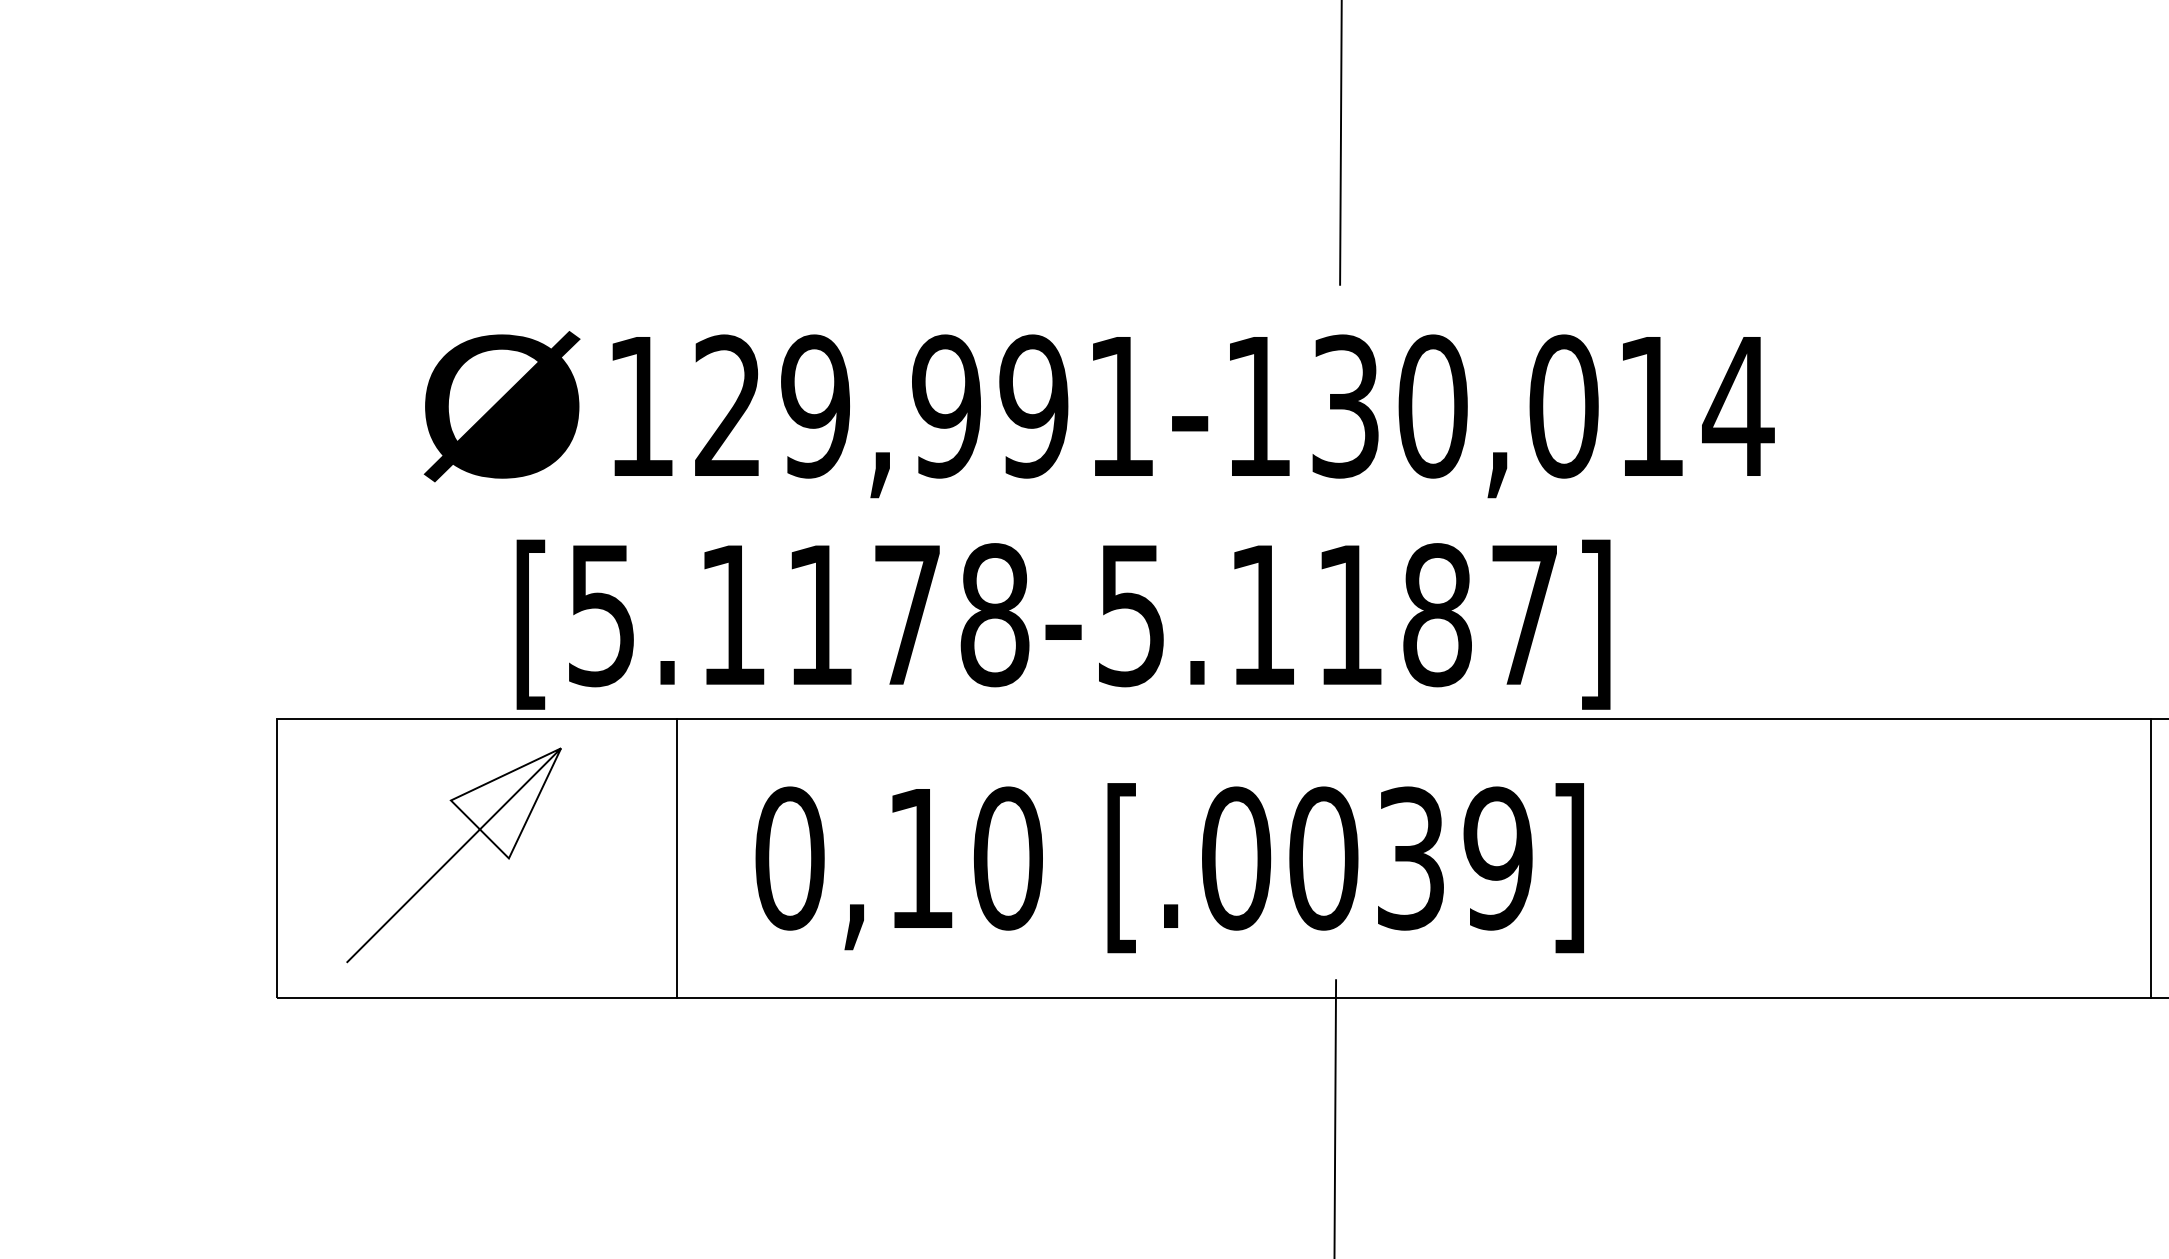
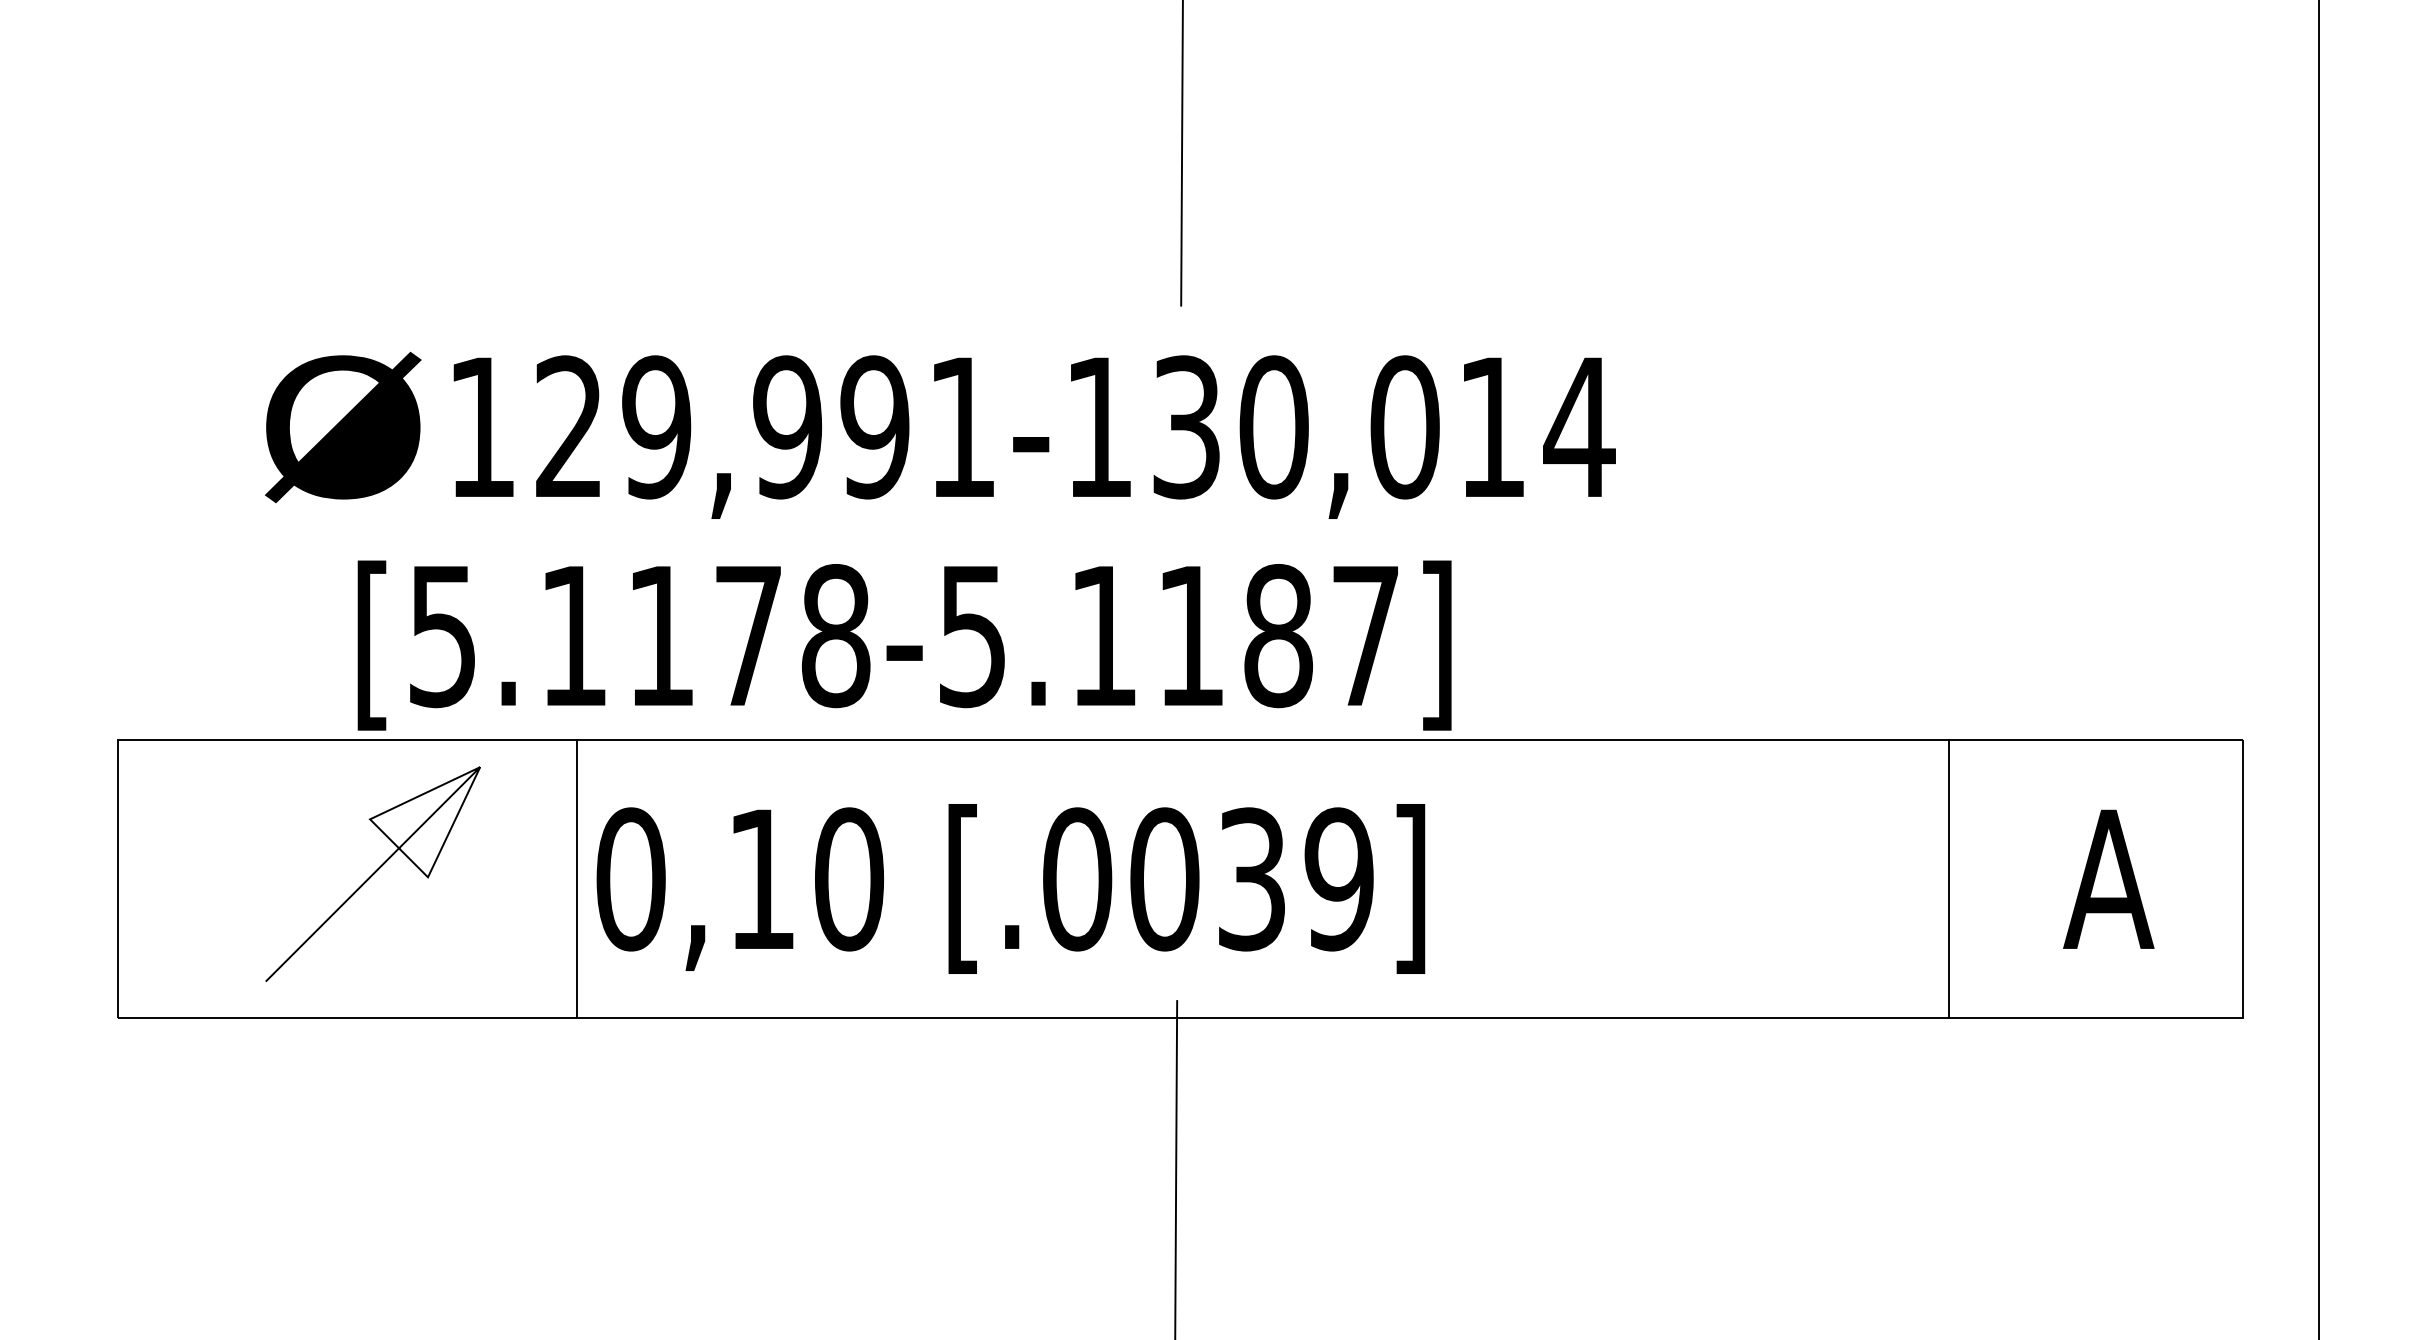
line: (453, 854) -> (372, 873), moved
line: (677, 858) -> (577, 879), moved
line: (2151, 858) -> (1949, 879), moved

